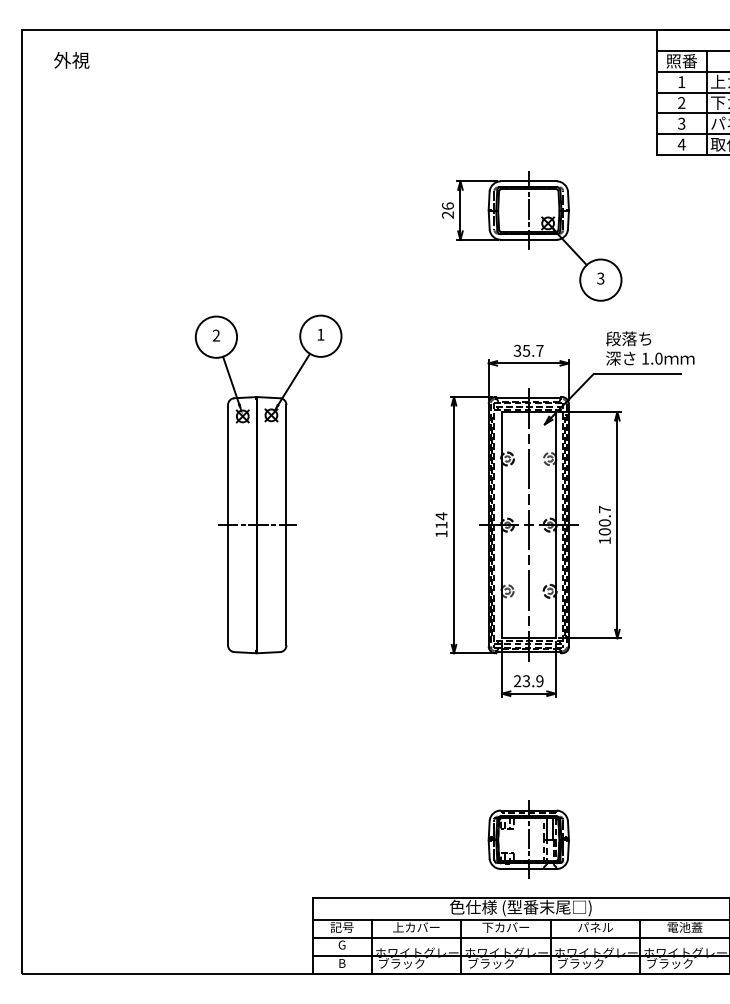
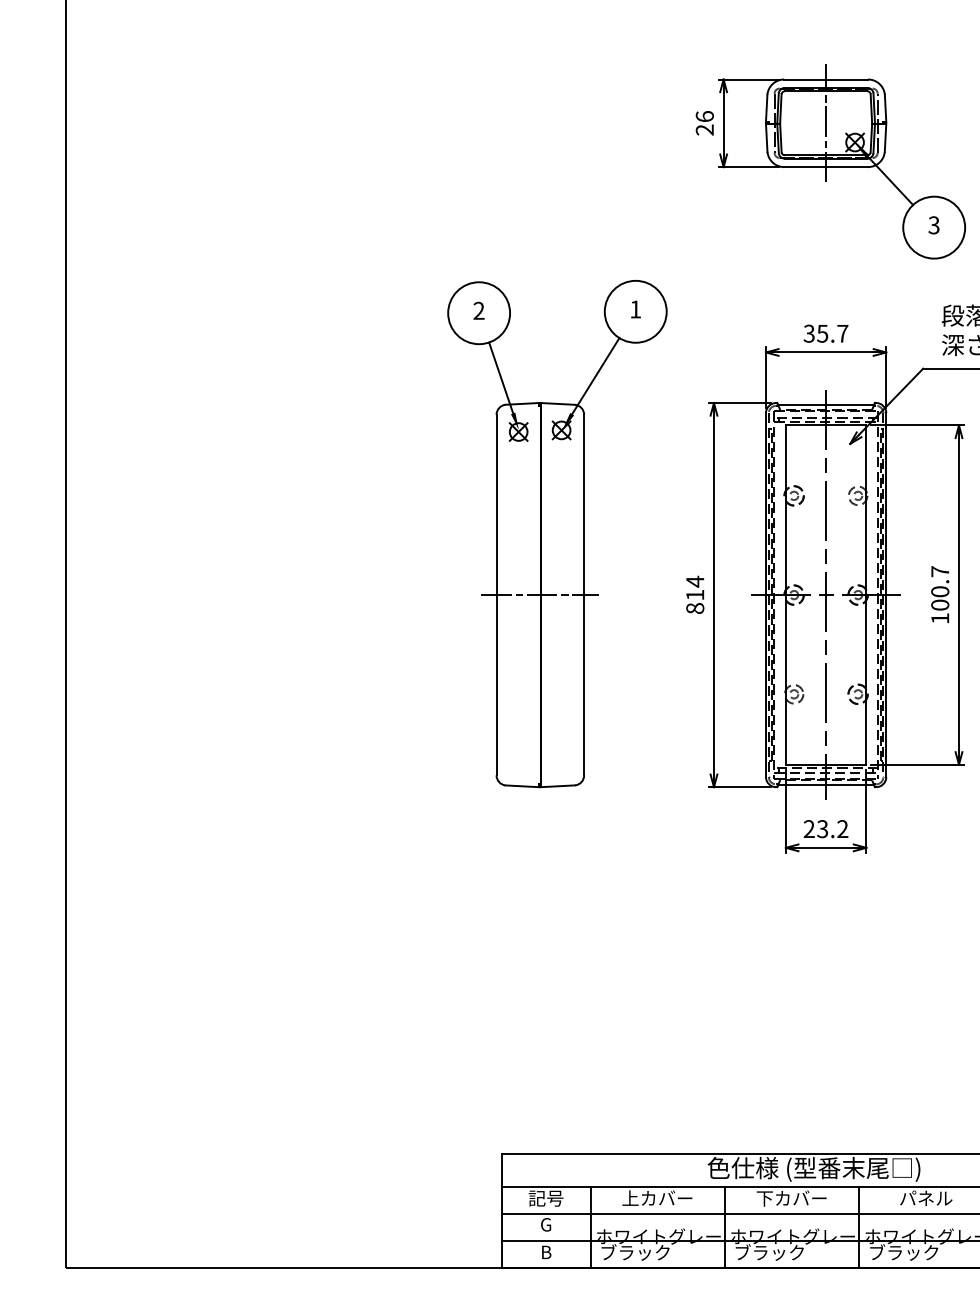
part: (268, 484) -> (557, 534), moved
text: (441, 533) -> (695, 607), 114 -> 814
text: (539, 681) -> (842, 829), 23.9 -> 23.2
part: (528, 839) -> (825, 1066), removed

